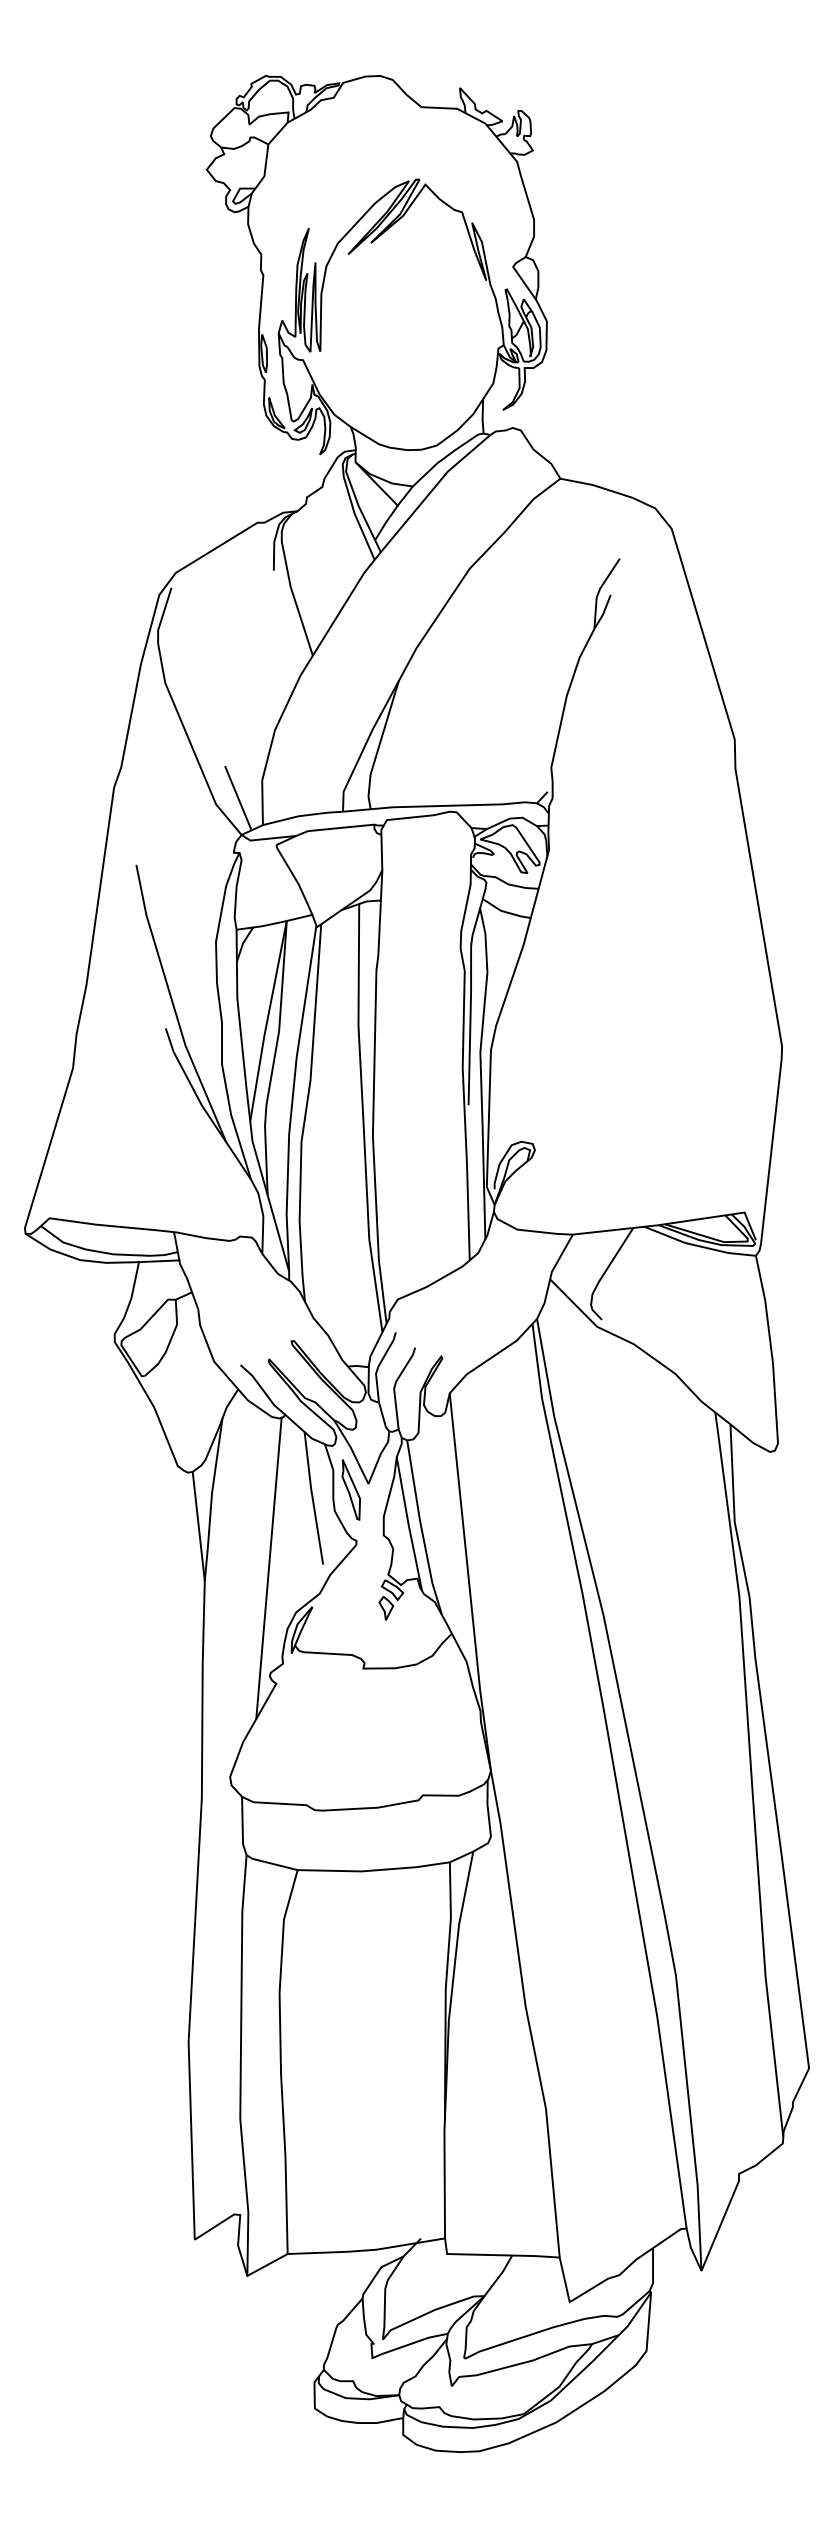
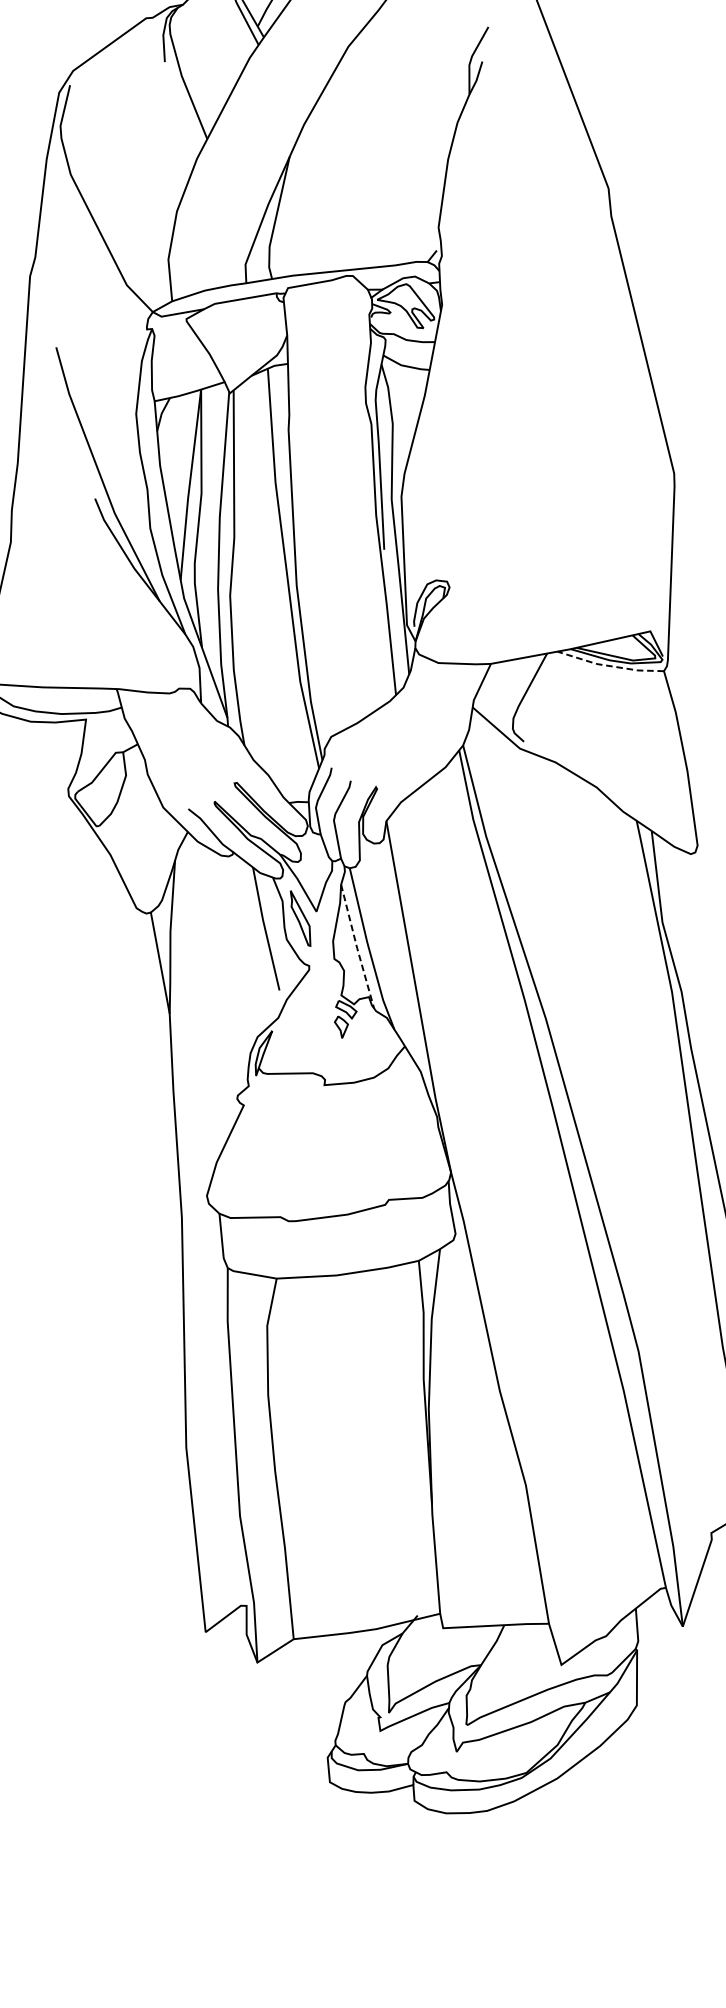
line: (237, 797) -> (146, 277), removed
line: (698, 1246) -> (609, 666), solid -> dashed
line: (159, 1261) -> (105, 717), removed
line: (408, 1524) -> (356, 946), solid -> dashed
line: (268, 1567) -> (228, 996), removed

